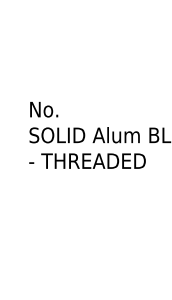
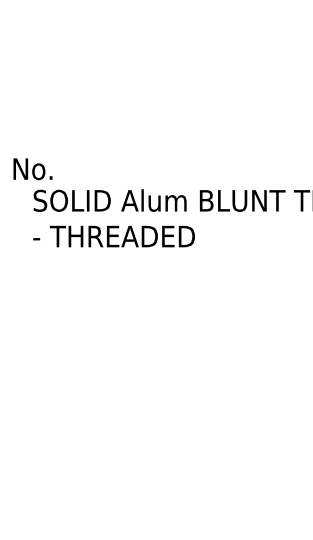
text: (43, 109) -> (32, 169), moved

